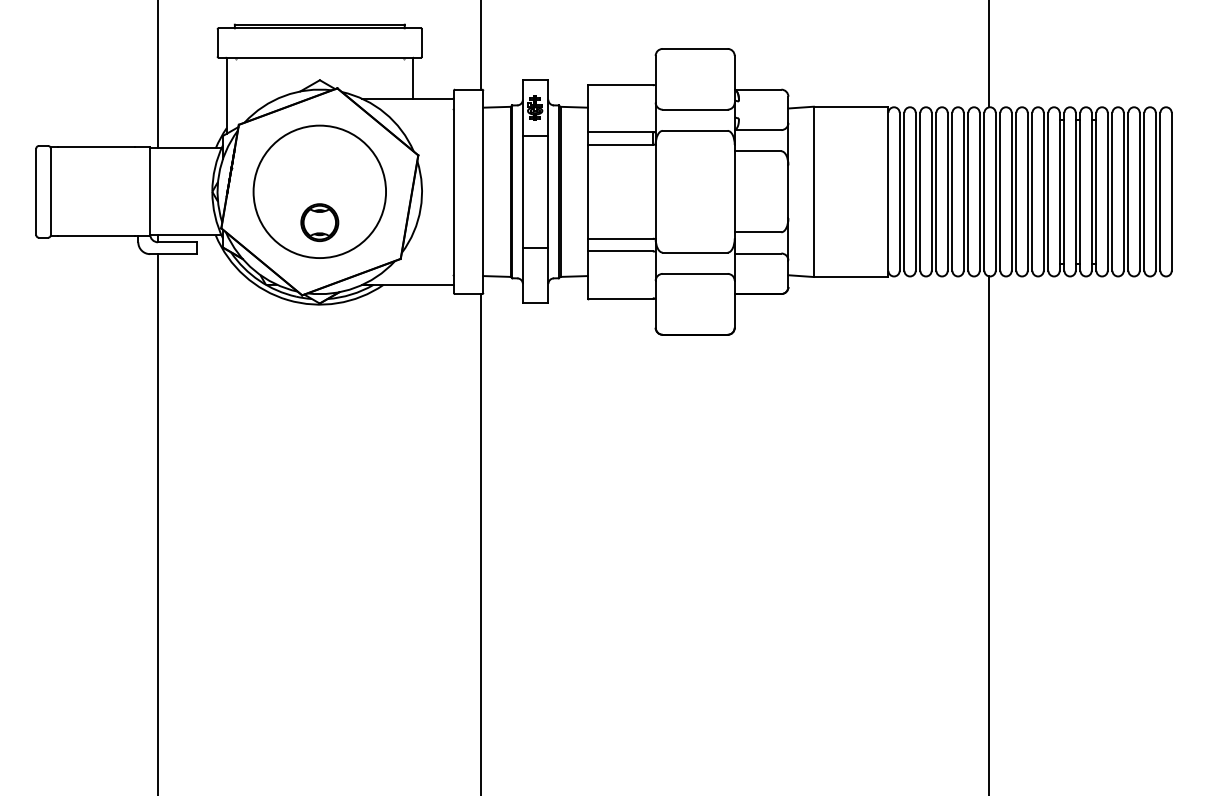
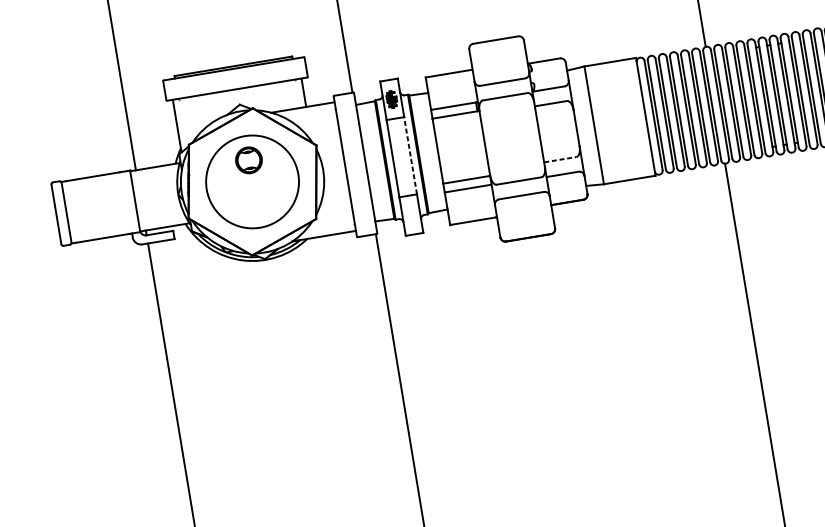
line: (548, 191) -> (410, 155), solid -> dashed
part: (319, 222) -> (248, 160), moved
line: (758, 232) -> (560, 159), solid -> dashed

